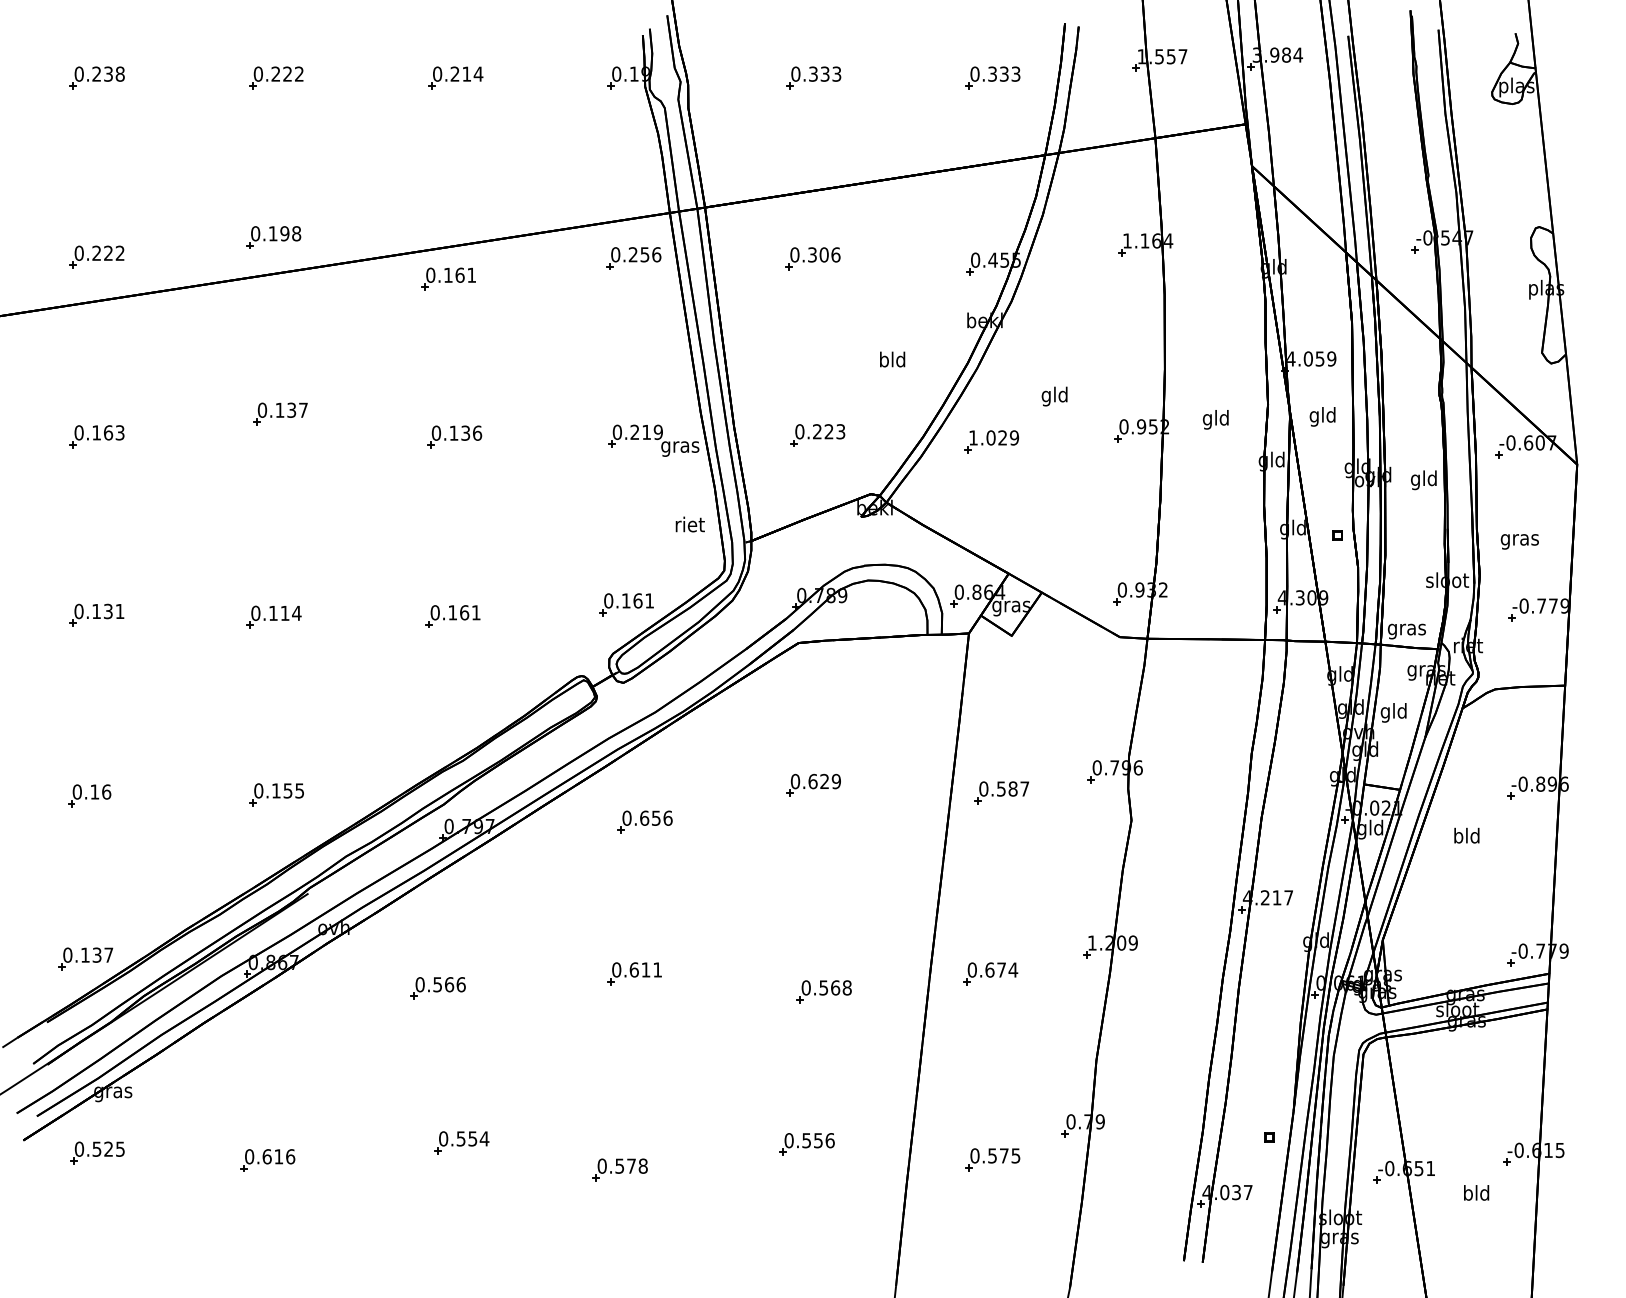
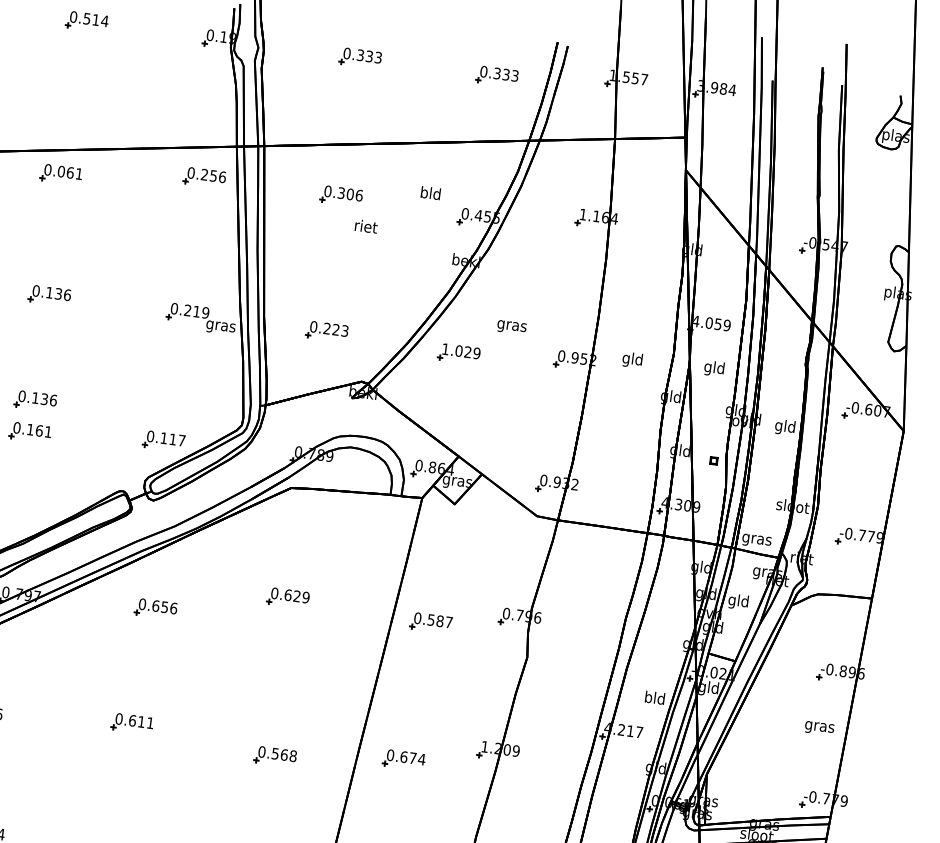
text: (454, 73) -> (86, 18), 0.214 -> 0.514
text: (447, 274) -> (60, 170), 0.161 -> 0.061
text: (892, 359) -> (430, 193), moved
text: (1054, 396) -> (511, 325), gld -> gras
text: (689, 524) -> (365, 226), moved
text: (1519, 541) -> (819, 728), moved
part: (454, 574) -> (35, 400), added
text: (643, 600) -> (177, 439), 0.161 -> 0.117
text: (1466, 835) -> (654, 697), moved

